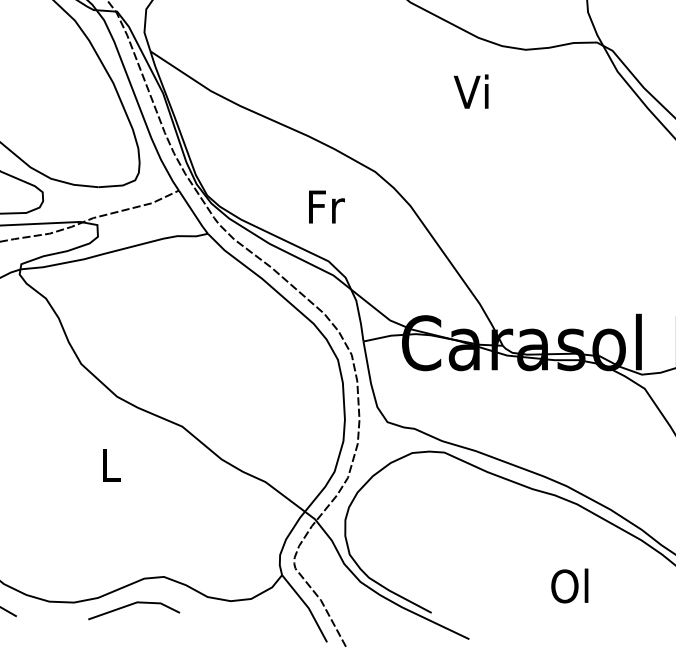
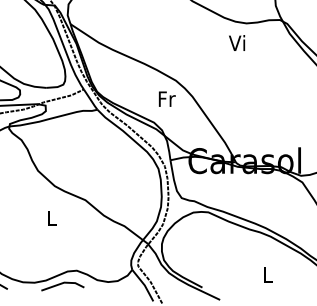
text: (472, 90) -> (237, 42), moved
text: (327, 205) -> (167, 98), moved
text: (568, 585) -> (266, 274), Ol -> L

